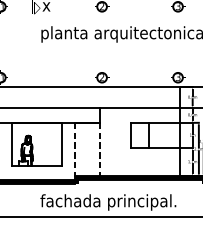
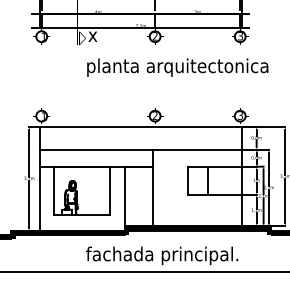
line: (74, 149) -> (124, 196), dashed -> solid
line: (100, 149) -> (153, 196), dashed -> solid

